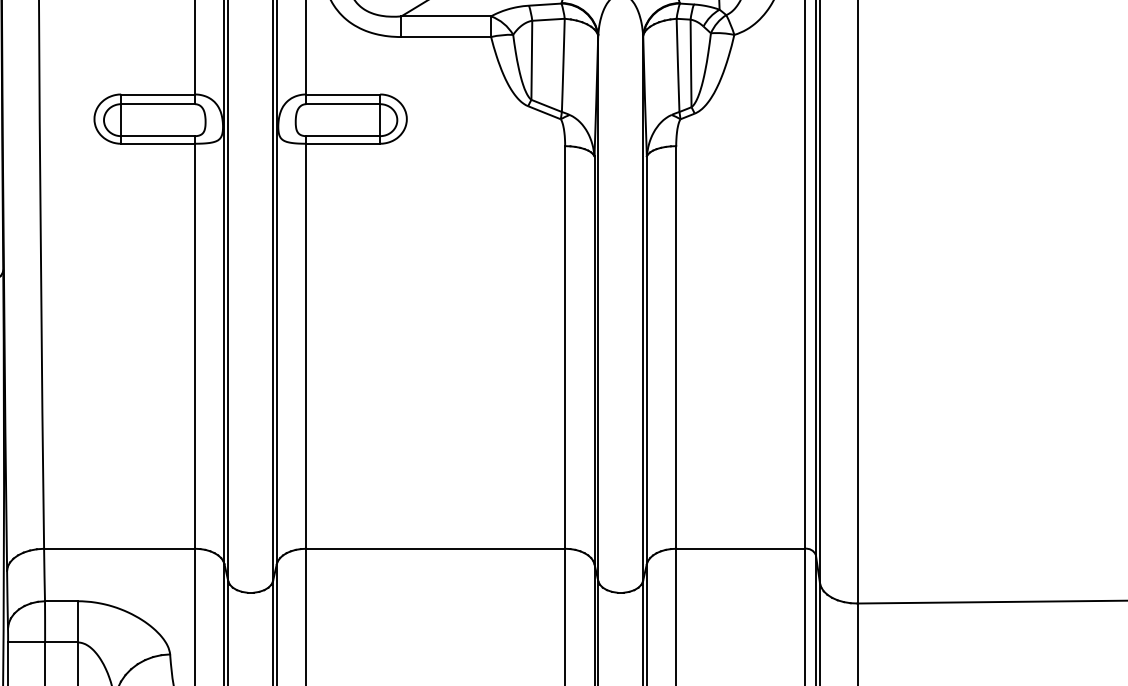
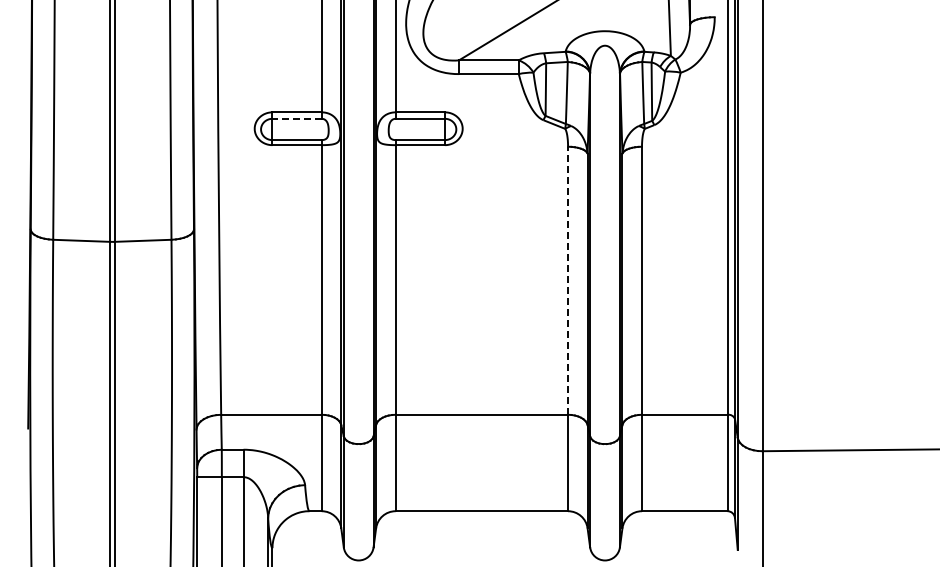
line: (158, 103) -> (297, 118), solid -> dashed
line: (565, 347) -> (568, 280), solid -> dashed

